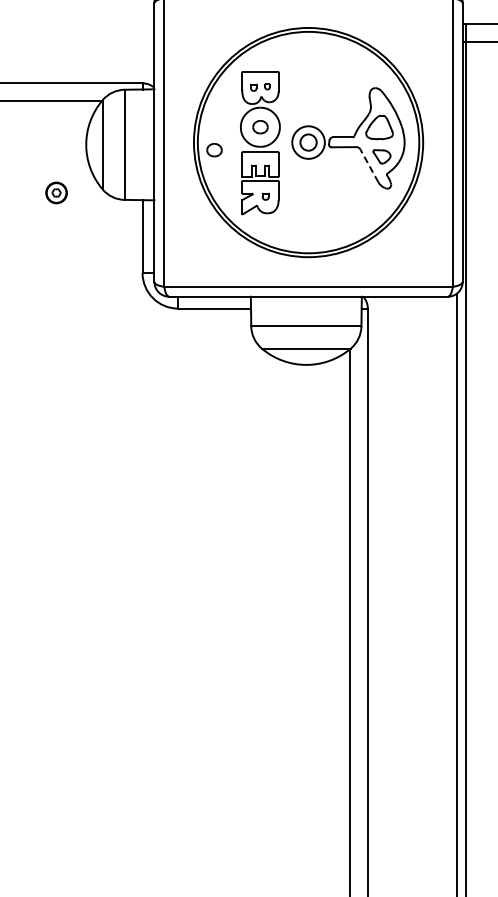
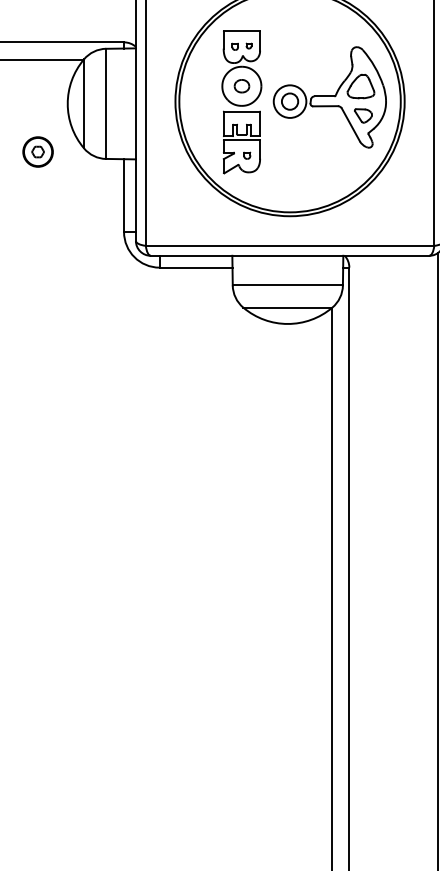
part: (214, 150) -> (195, 109), removed
line: (369, 165) -> (350, 124), dashed -> solid
part: (56, 192) -> (37, 151), size x1.43

